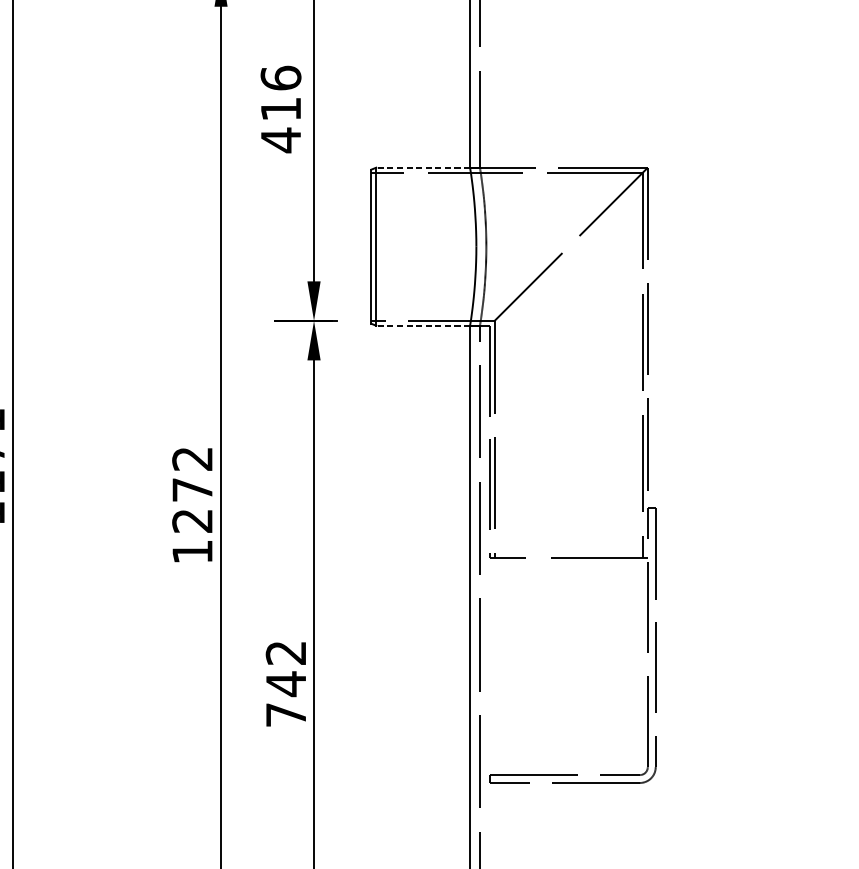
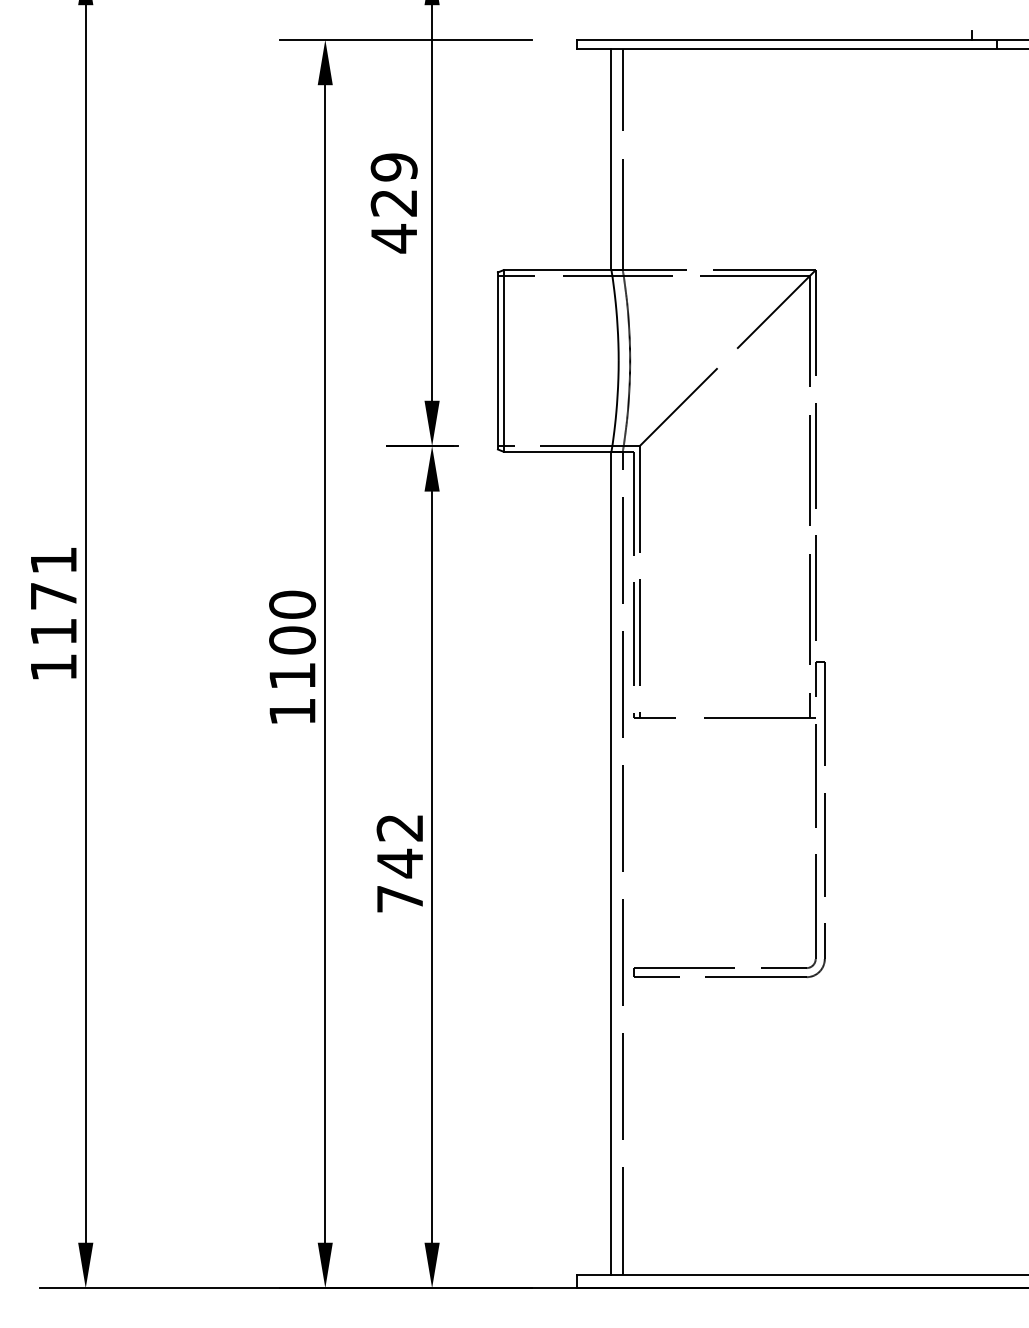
text: (280, 93) -> (393, 184), 416 -> 429
line: (423, 168) -> (557, 270), dashed -> solid
line: (423, 325) -> (557, 451), dashed -> solid
text: (192, 489) -> (292, 639), 1272 -> 1100

